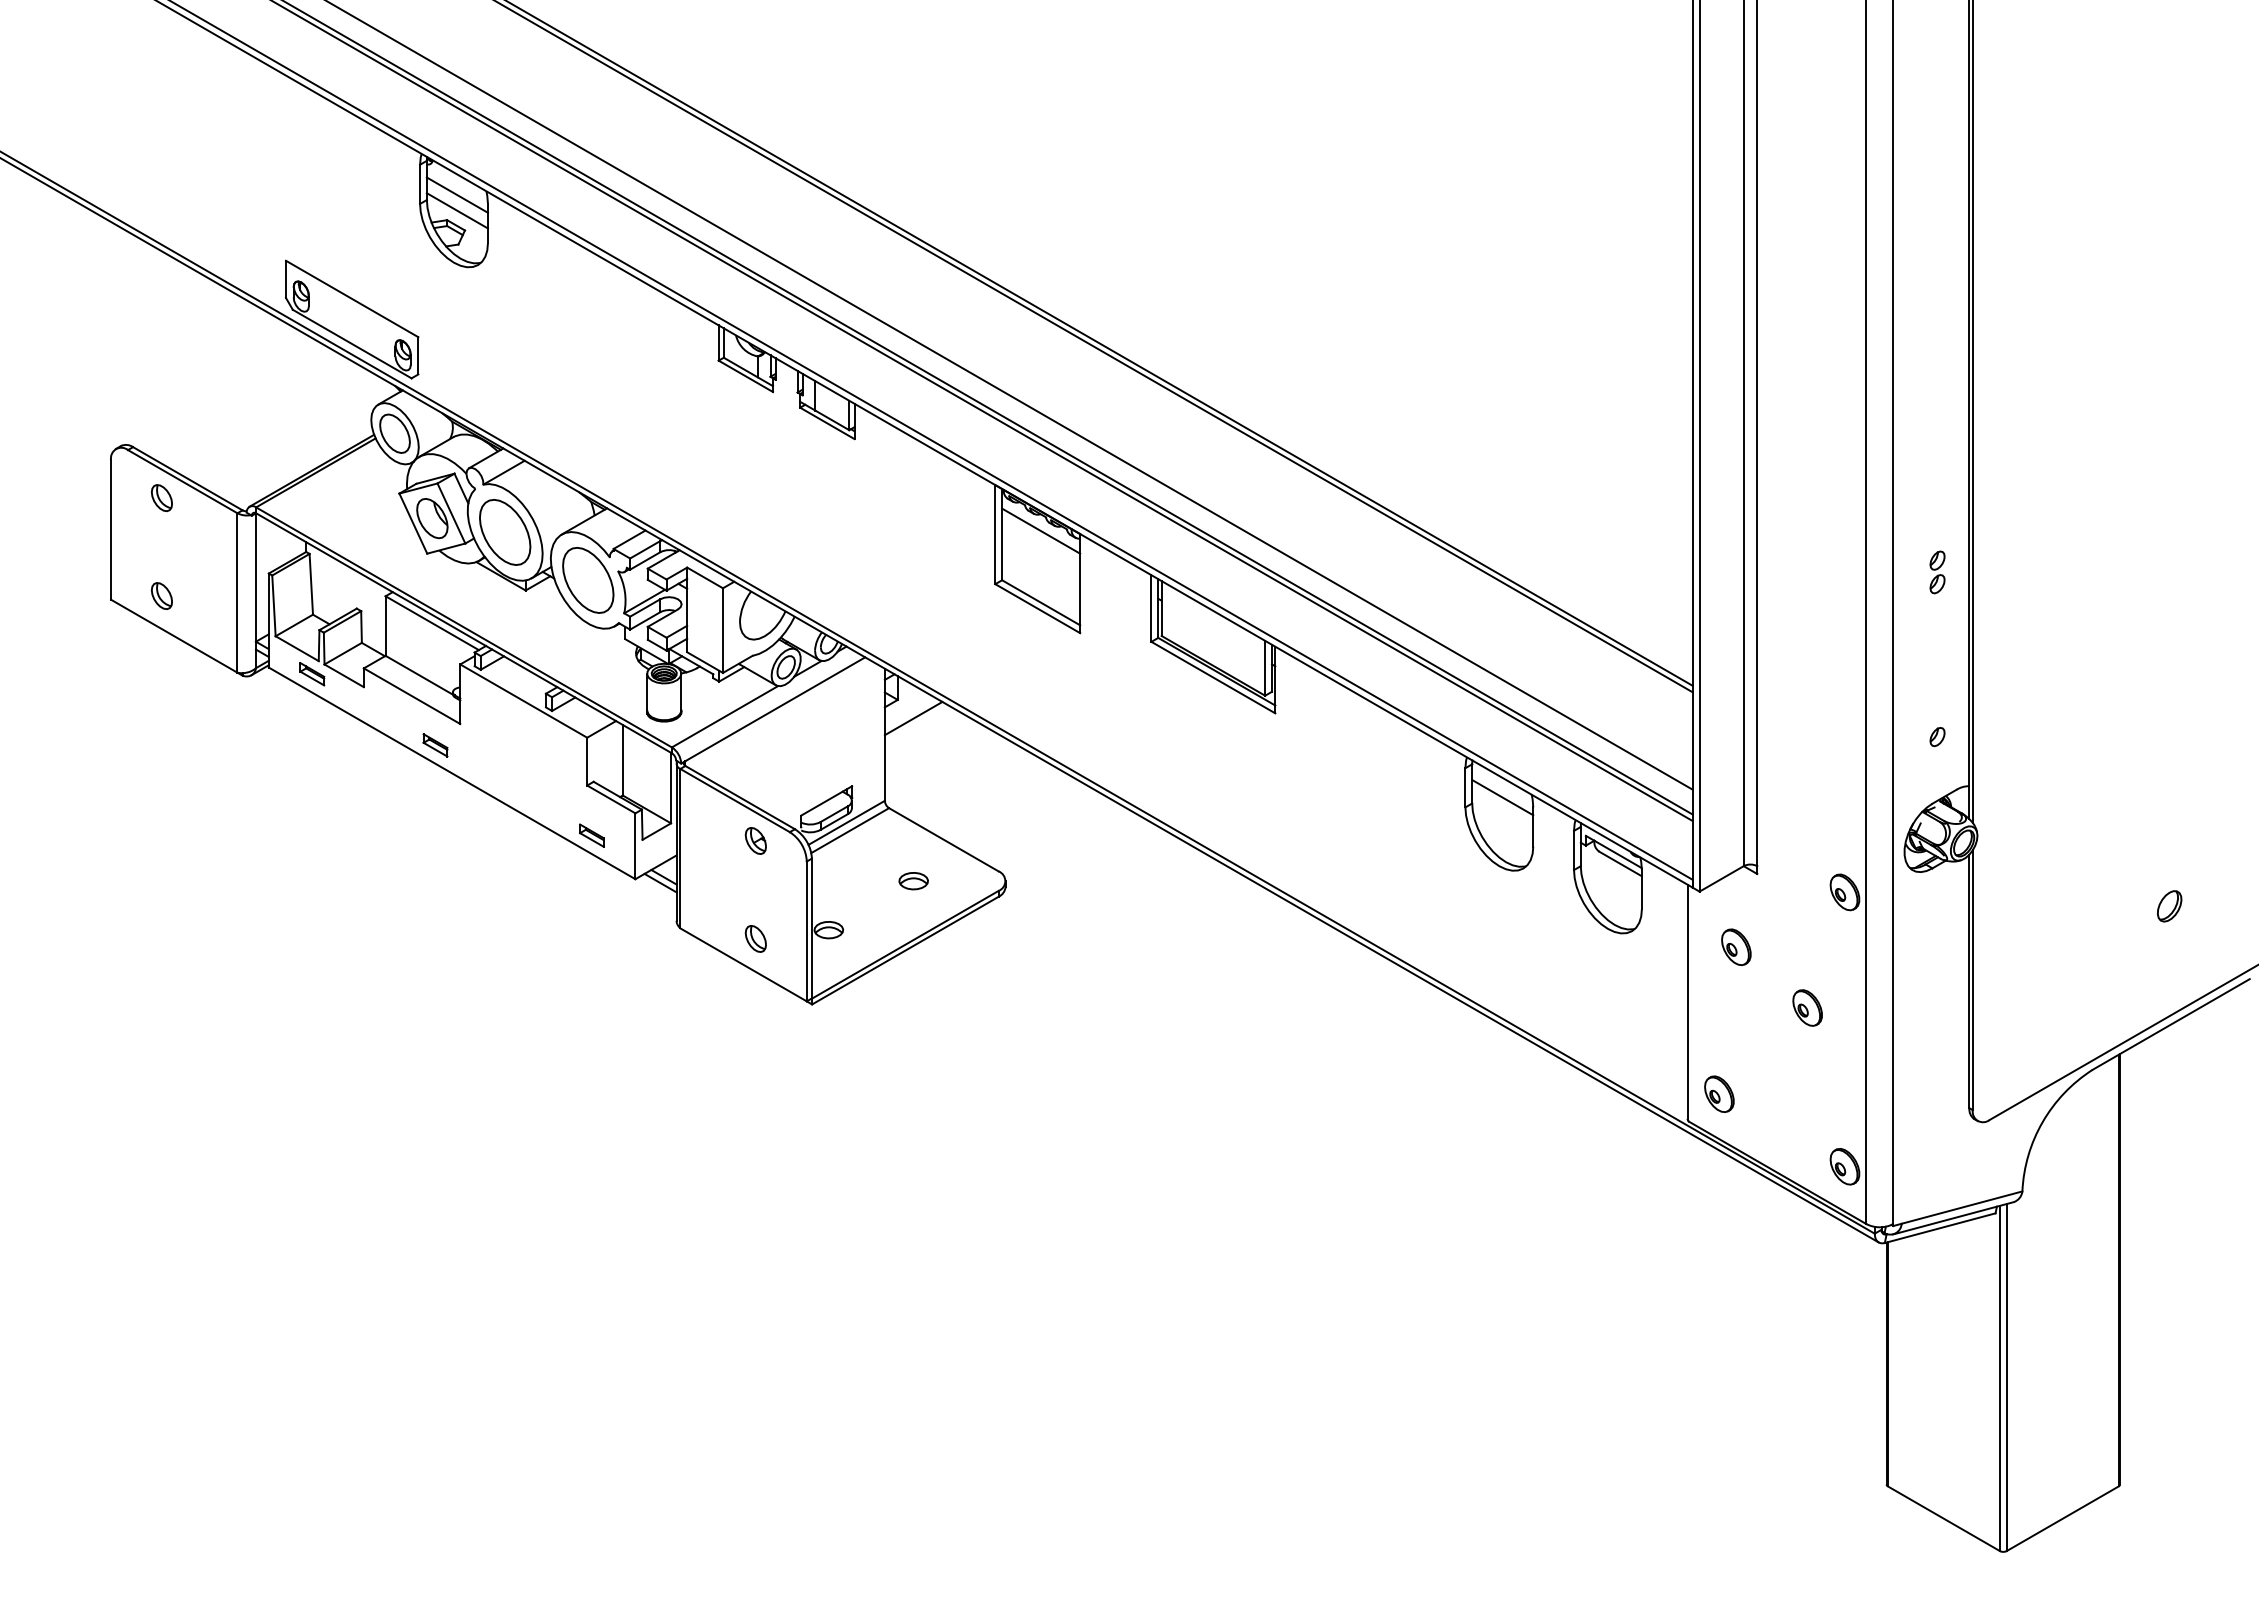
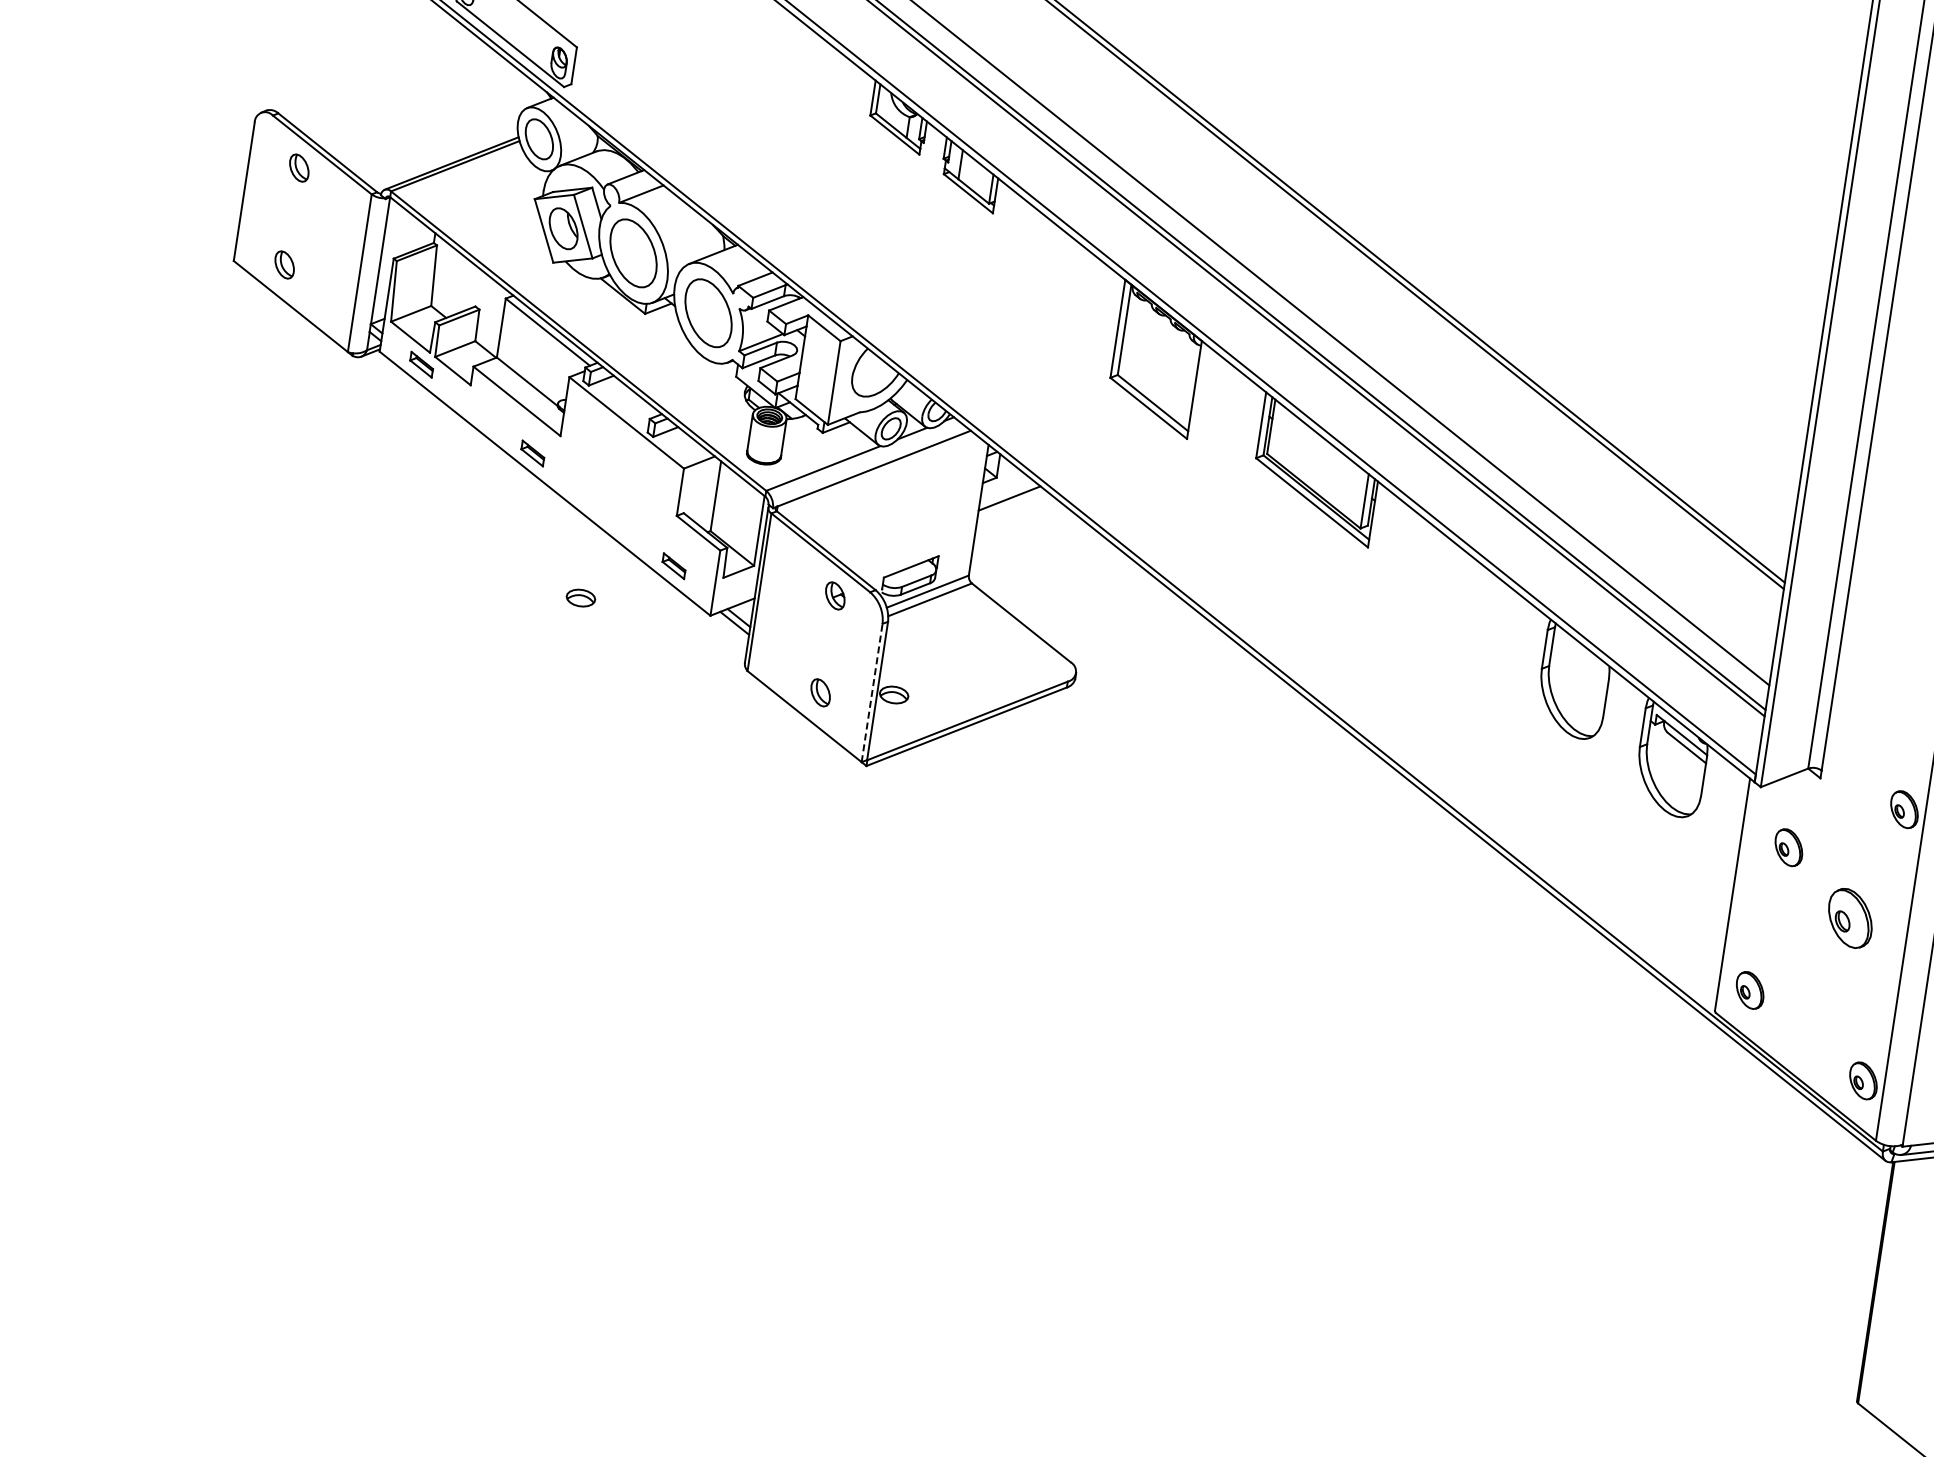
line: (1041, 530) -> (1164, 331), removed
line: (1502, 797) -> (1580, 664), removed
part: (913, 881) -> (580, 598), moved
line: (806, 931) -> (871, 693), solid -> dashed
part: (1807, 1007) -> (1850, 917), size x1.6

